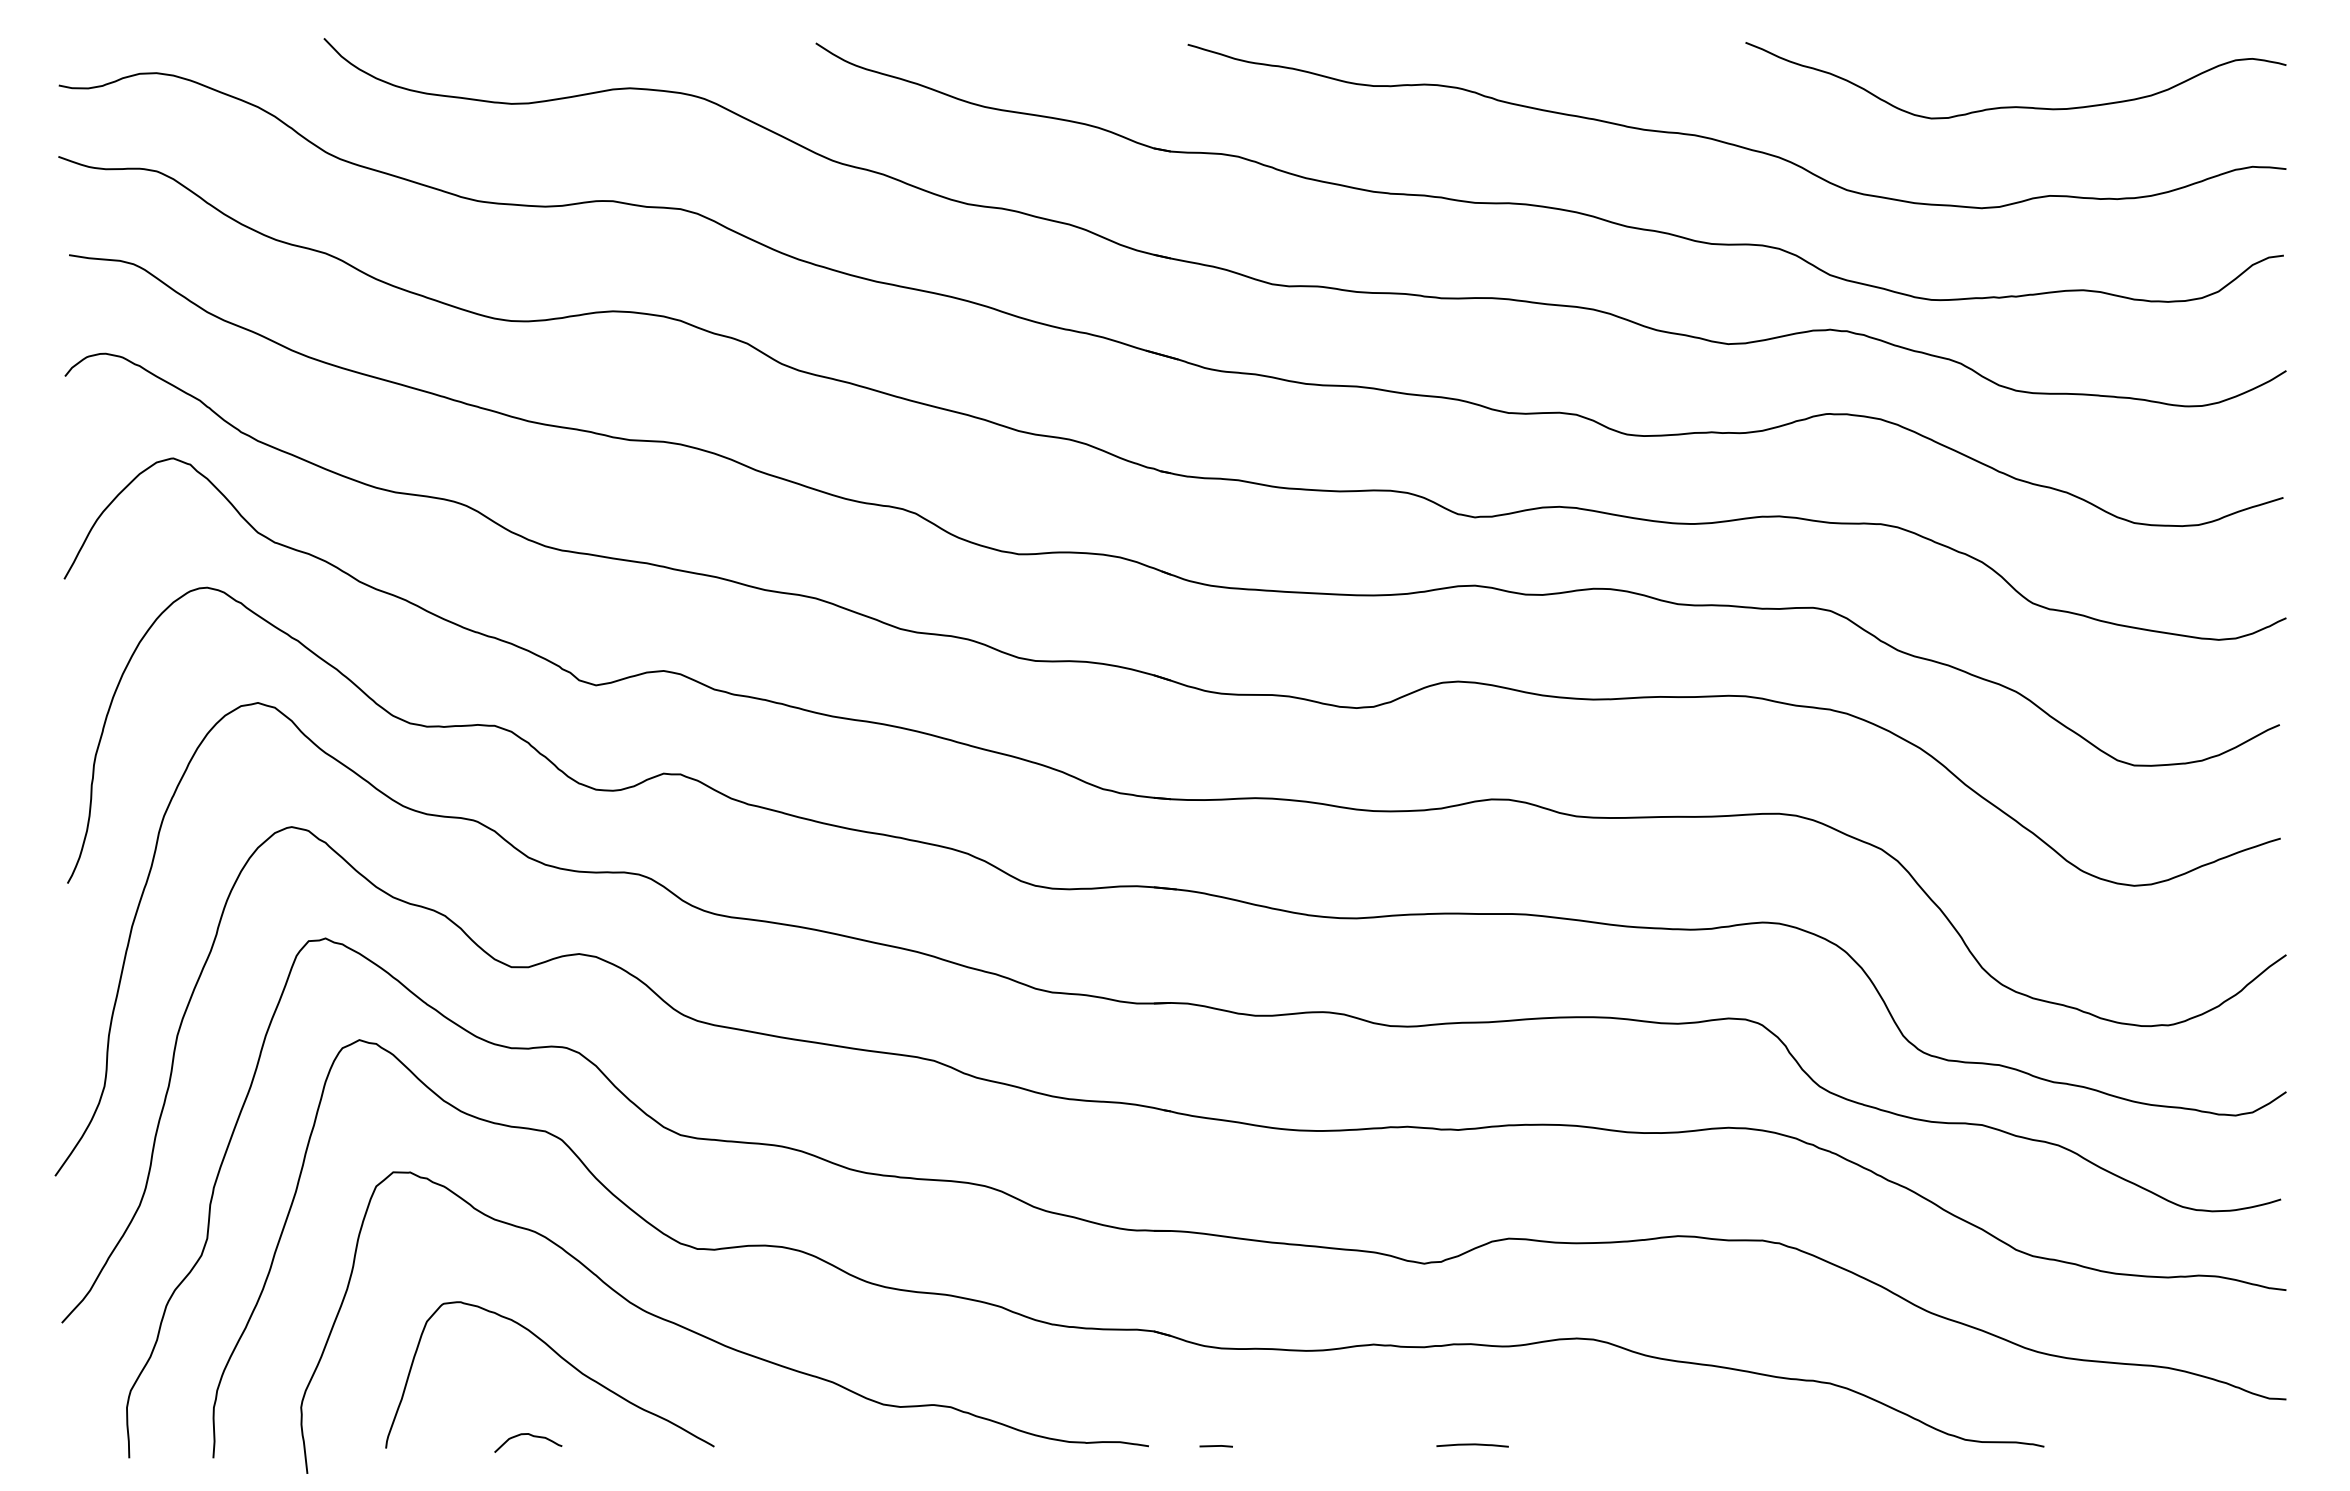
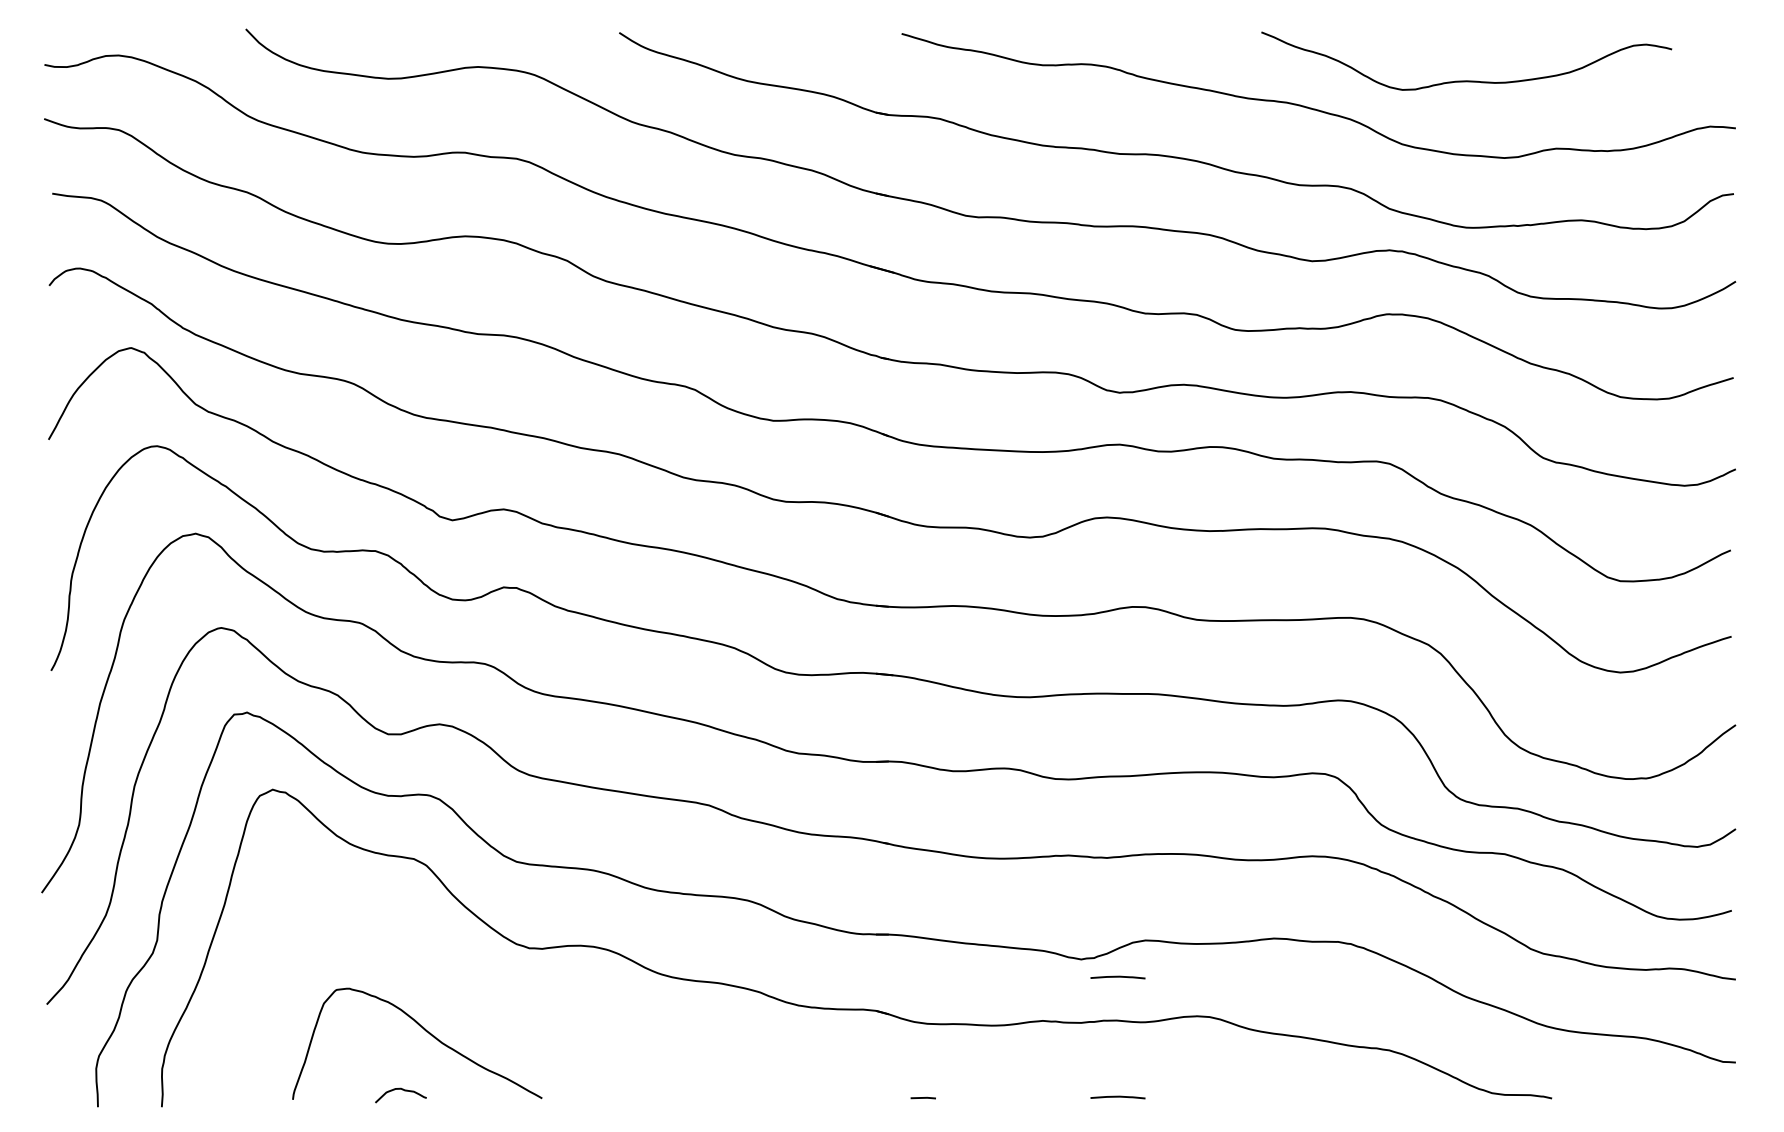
curve: (2015, 106) -> (1466, 80), moved
curve: (1472, 1287) -> (1117, 977), added
curve: (718, 1341) -> (545, 1018), removed

